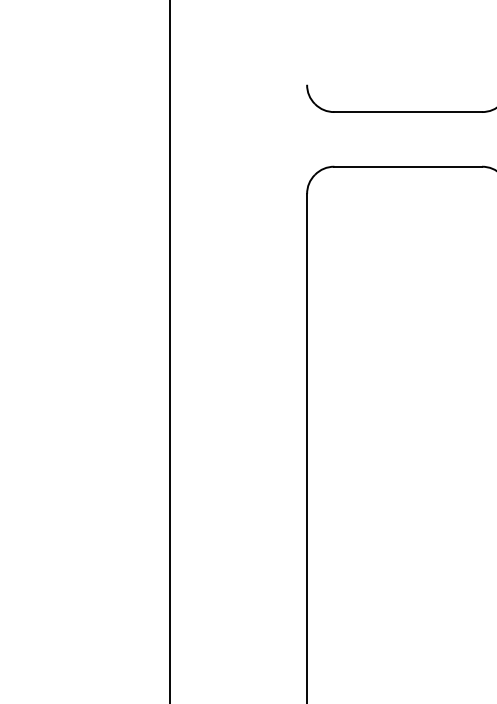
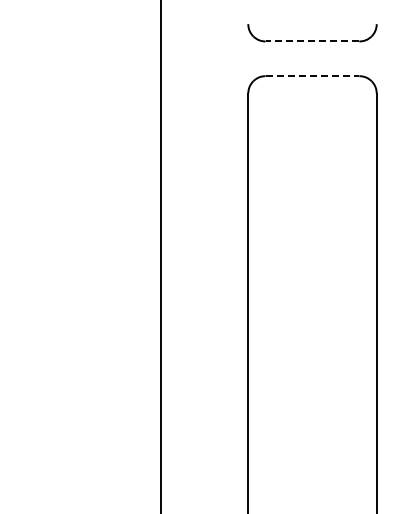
line: (408, 112) -> (312, 41), solid -> dashed
line: (408, 167) -> (312, 76), solid -> dashed

